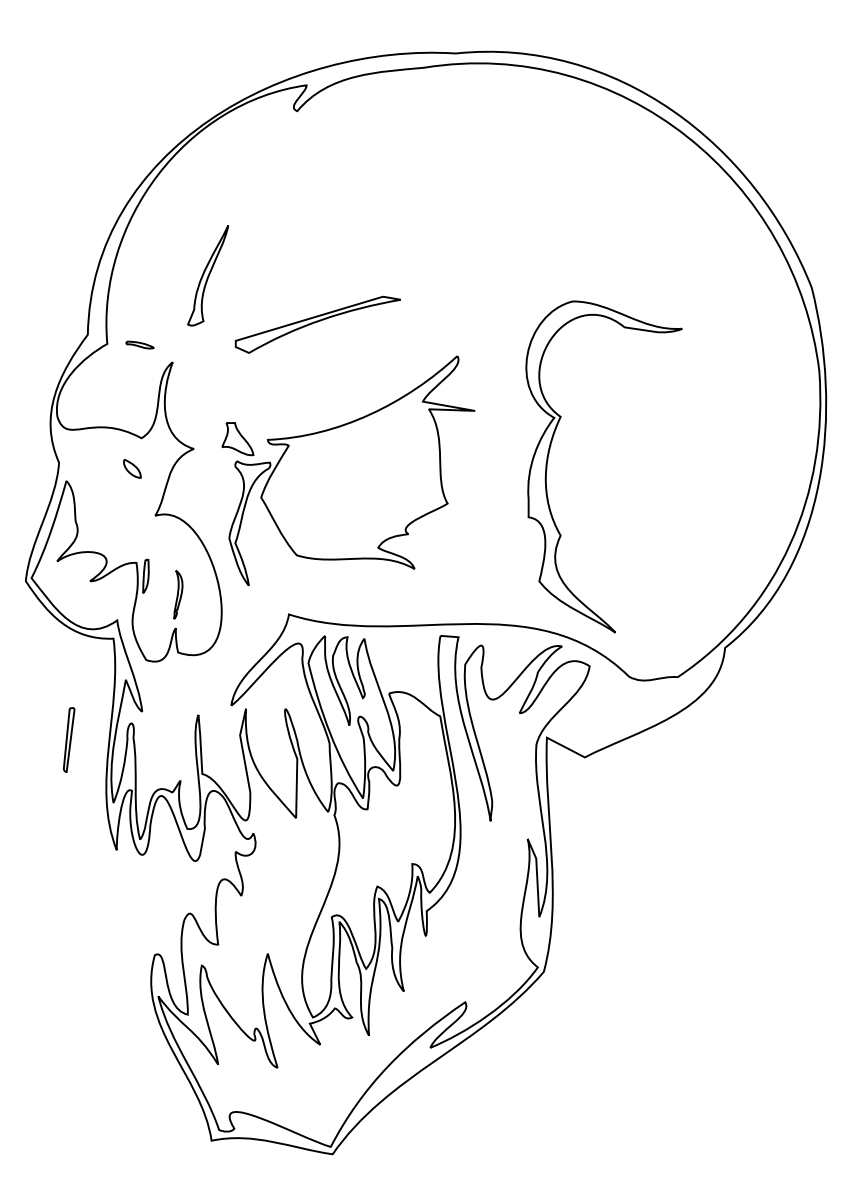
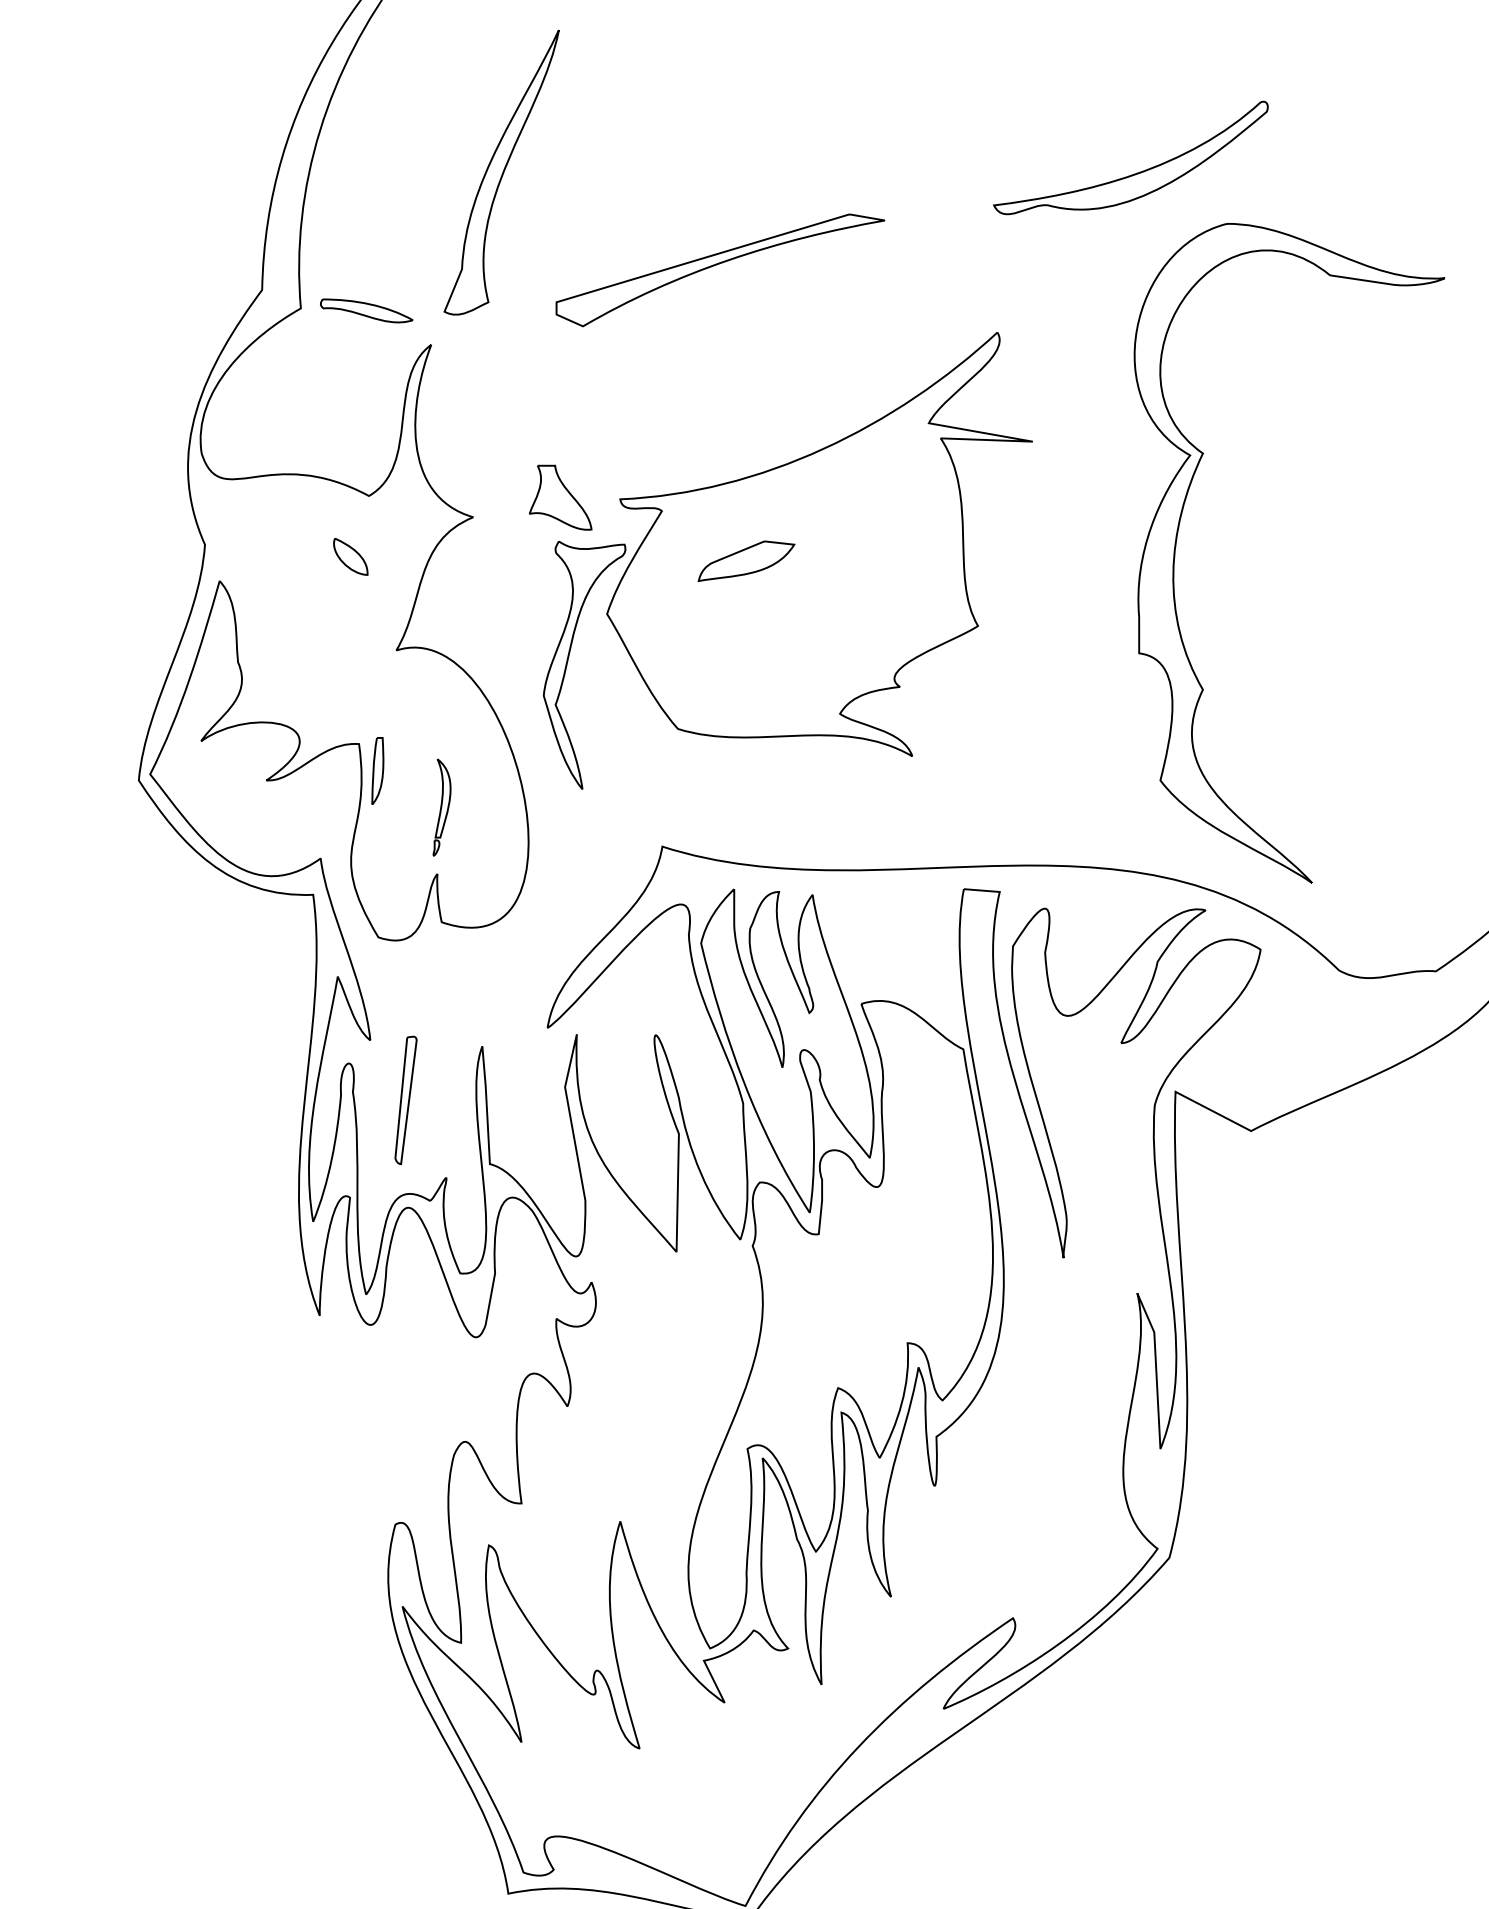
part: (207, 275) -> (500, 172), size x1.43
part: (525, 275) -> (1132, 172), added
part: (139, 344) -> (364, 309), size x1.67
part: (331, 470) -> (746, 560), added
part: (69, 739) -> (406, 1099), moved

